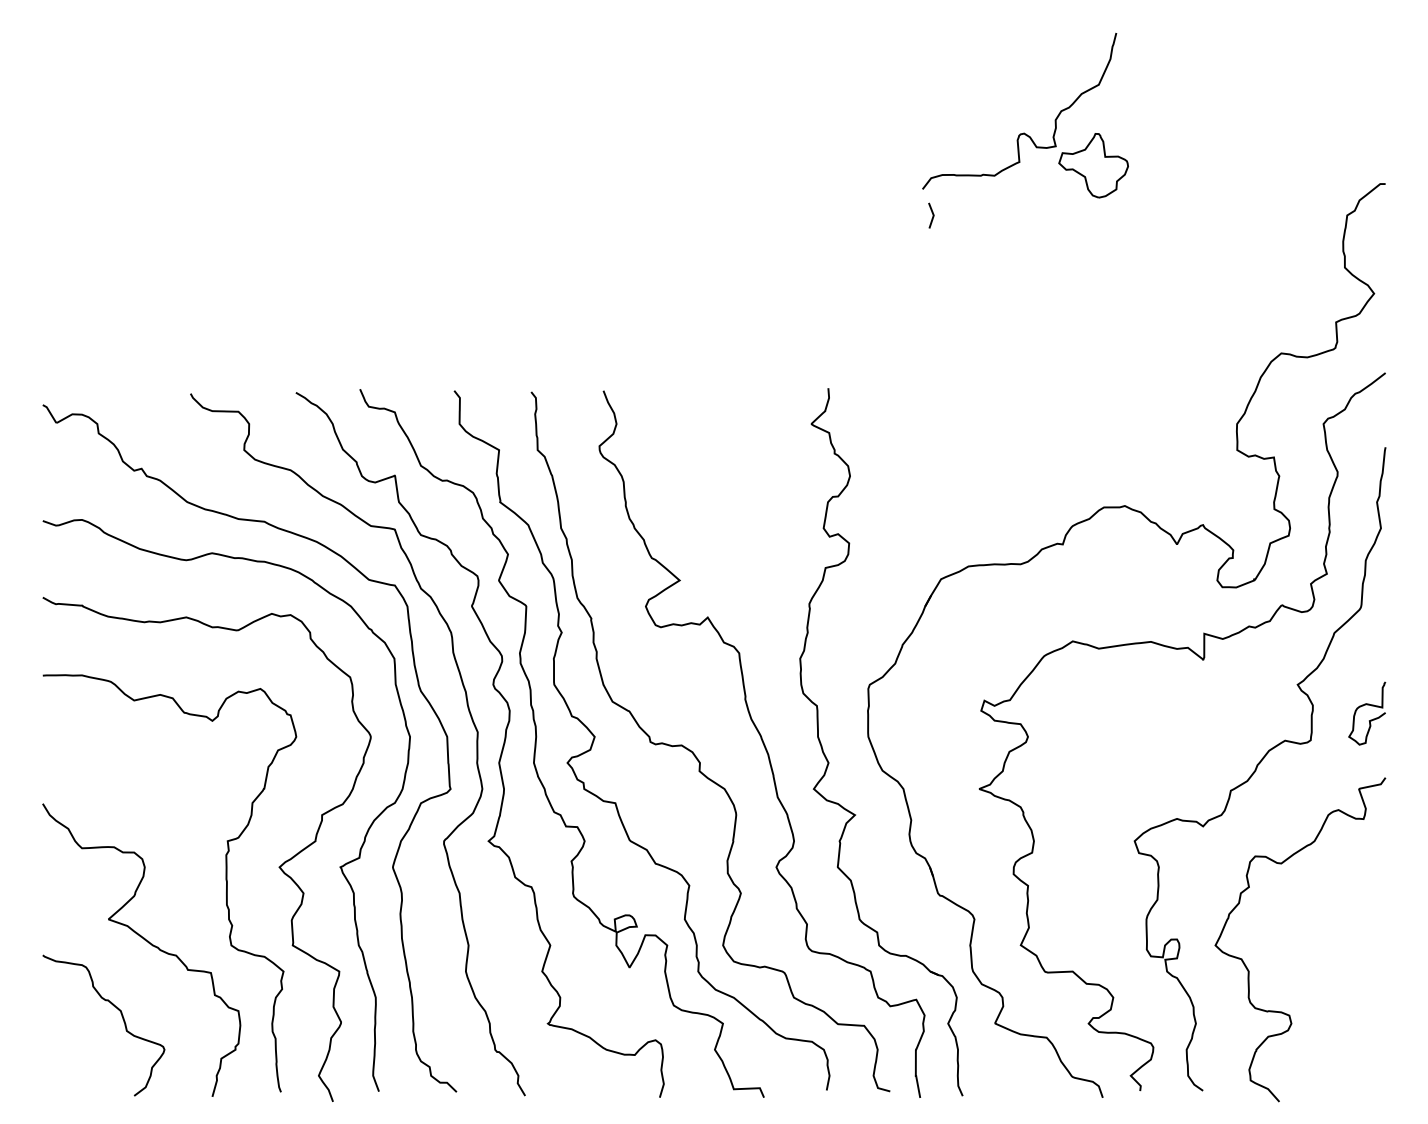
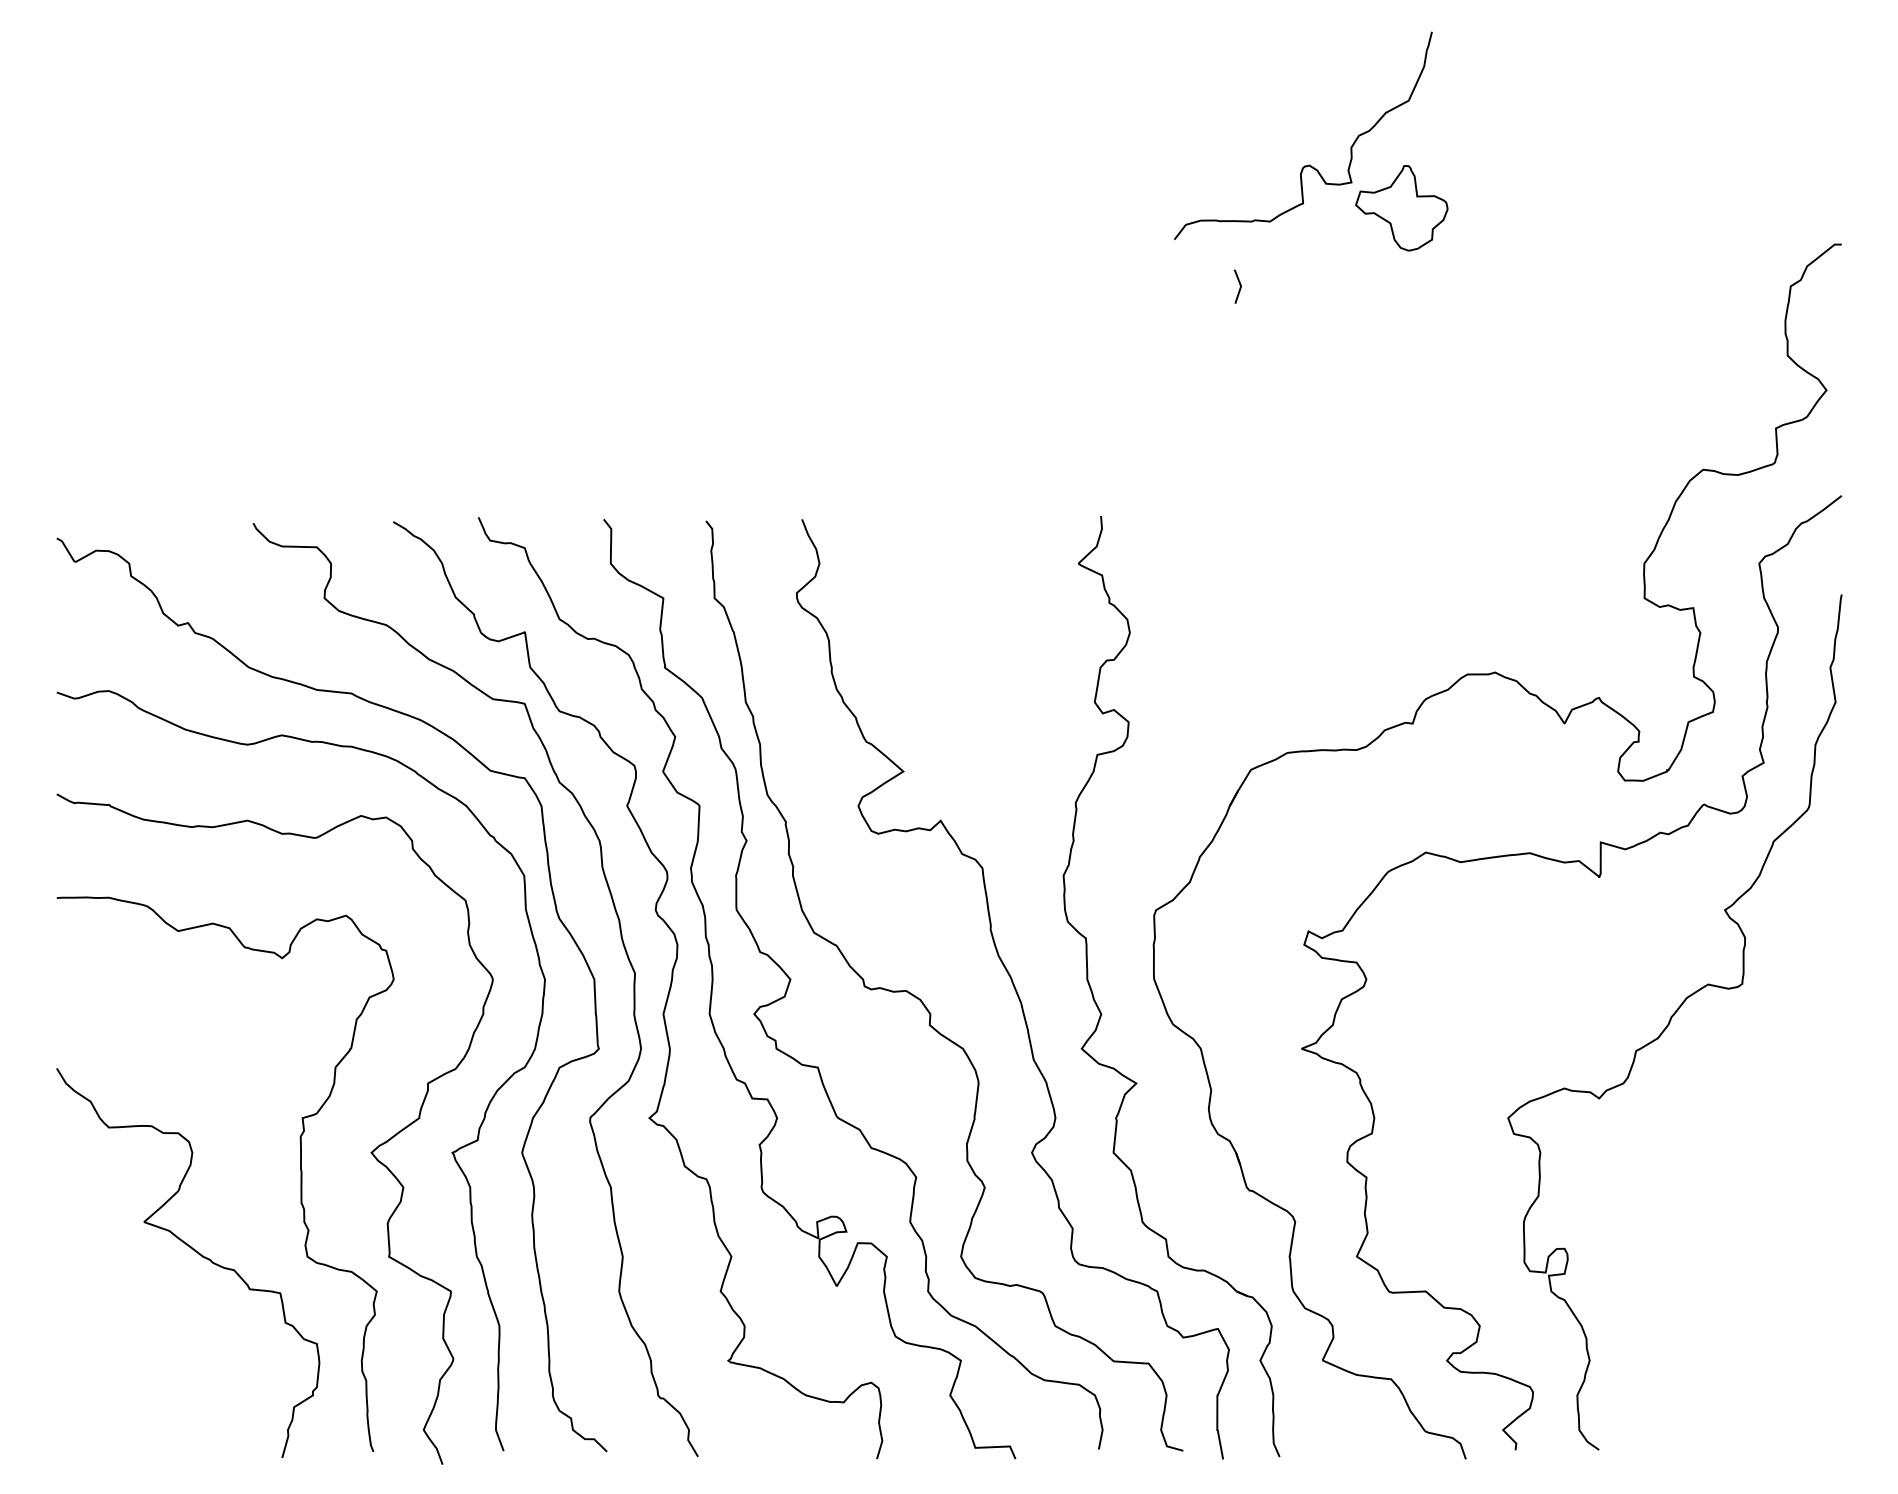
part: (1024, 132) -> (1309, 164), moved
curve: (1370, 719) -> (1821, 956), removed
curve: (1248, 968) -> (1659, 1287), removed
curve: (122, 1019) -> (162, 1355), removed

